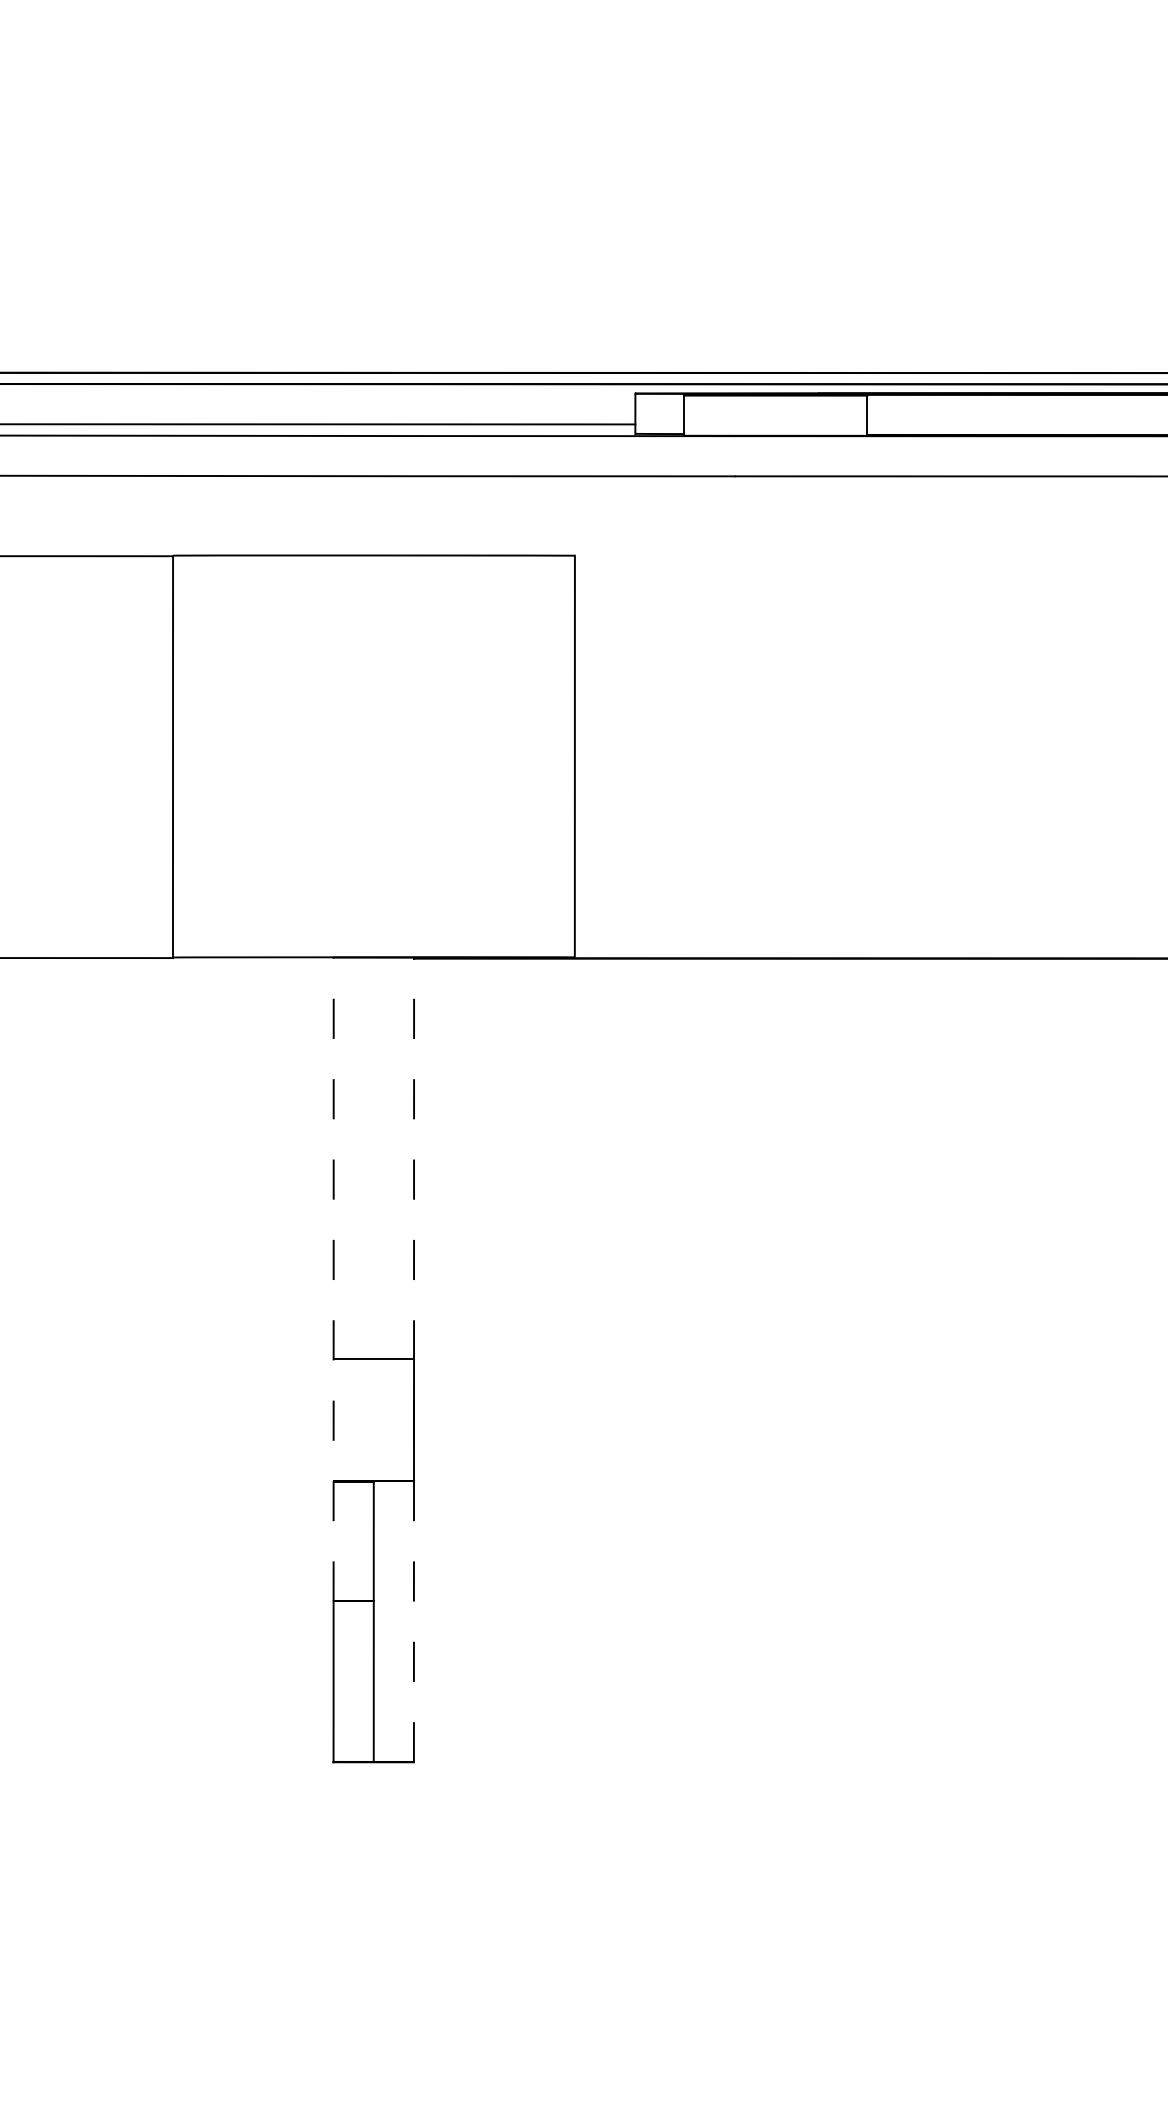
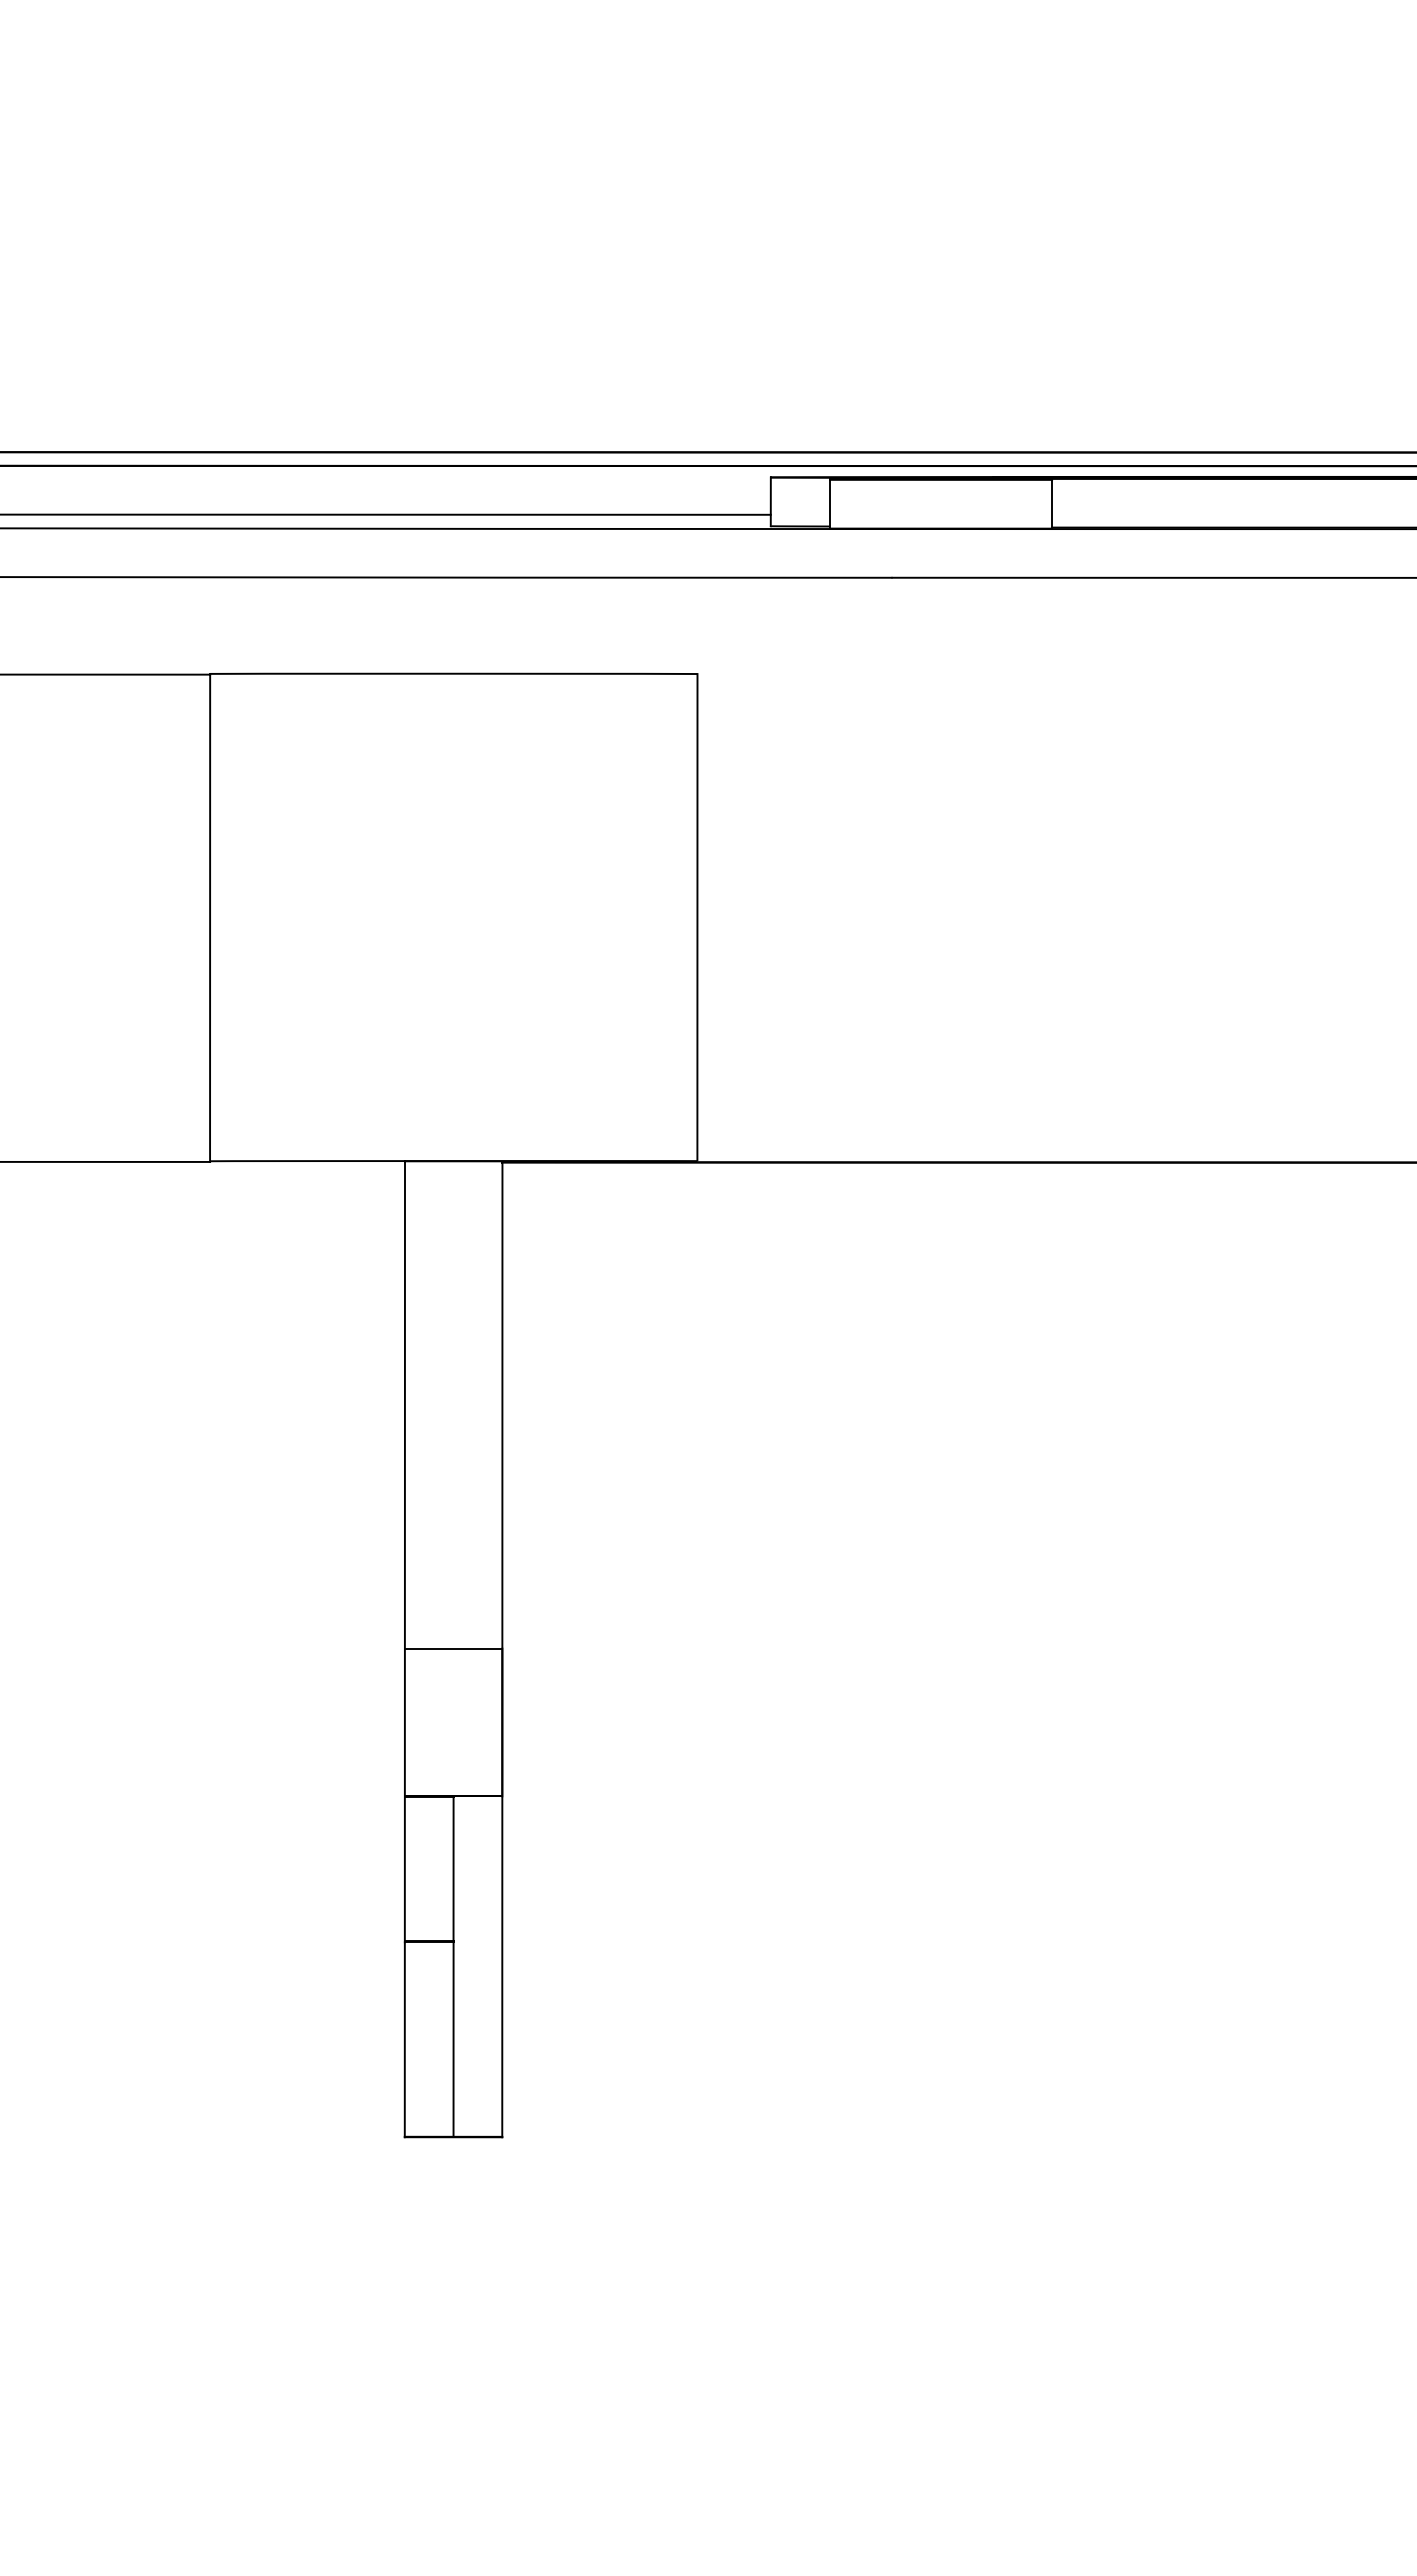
line: (333, 1279) -> (404, 1551), dashed -> solid
line: (414, 1360) -> (502, 1649), dashed -> solid

